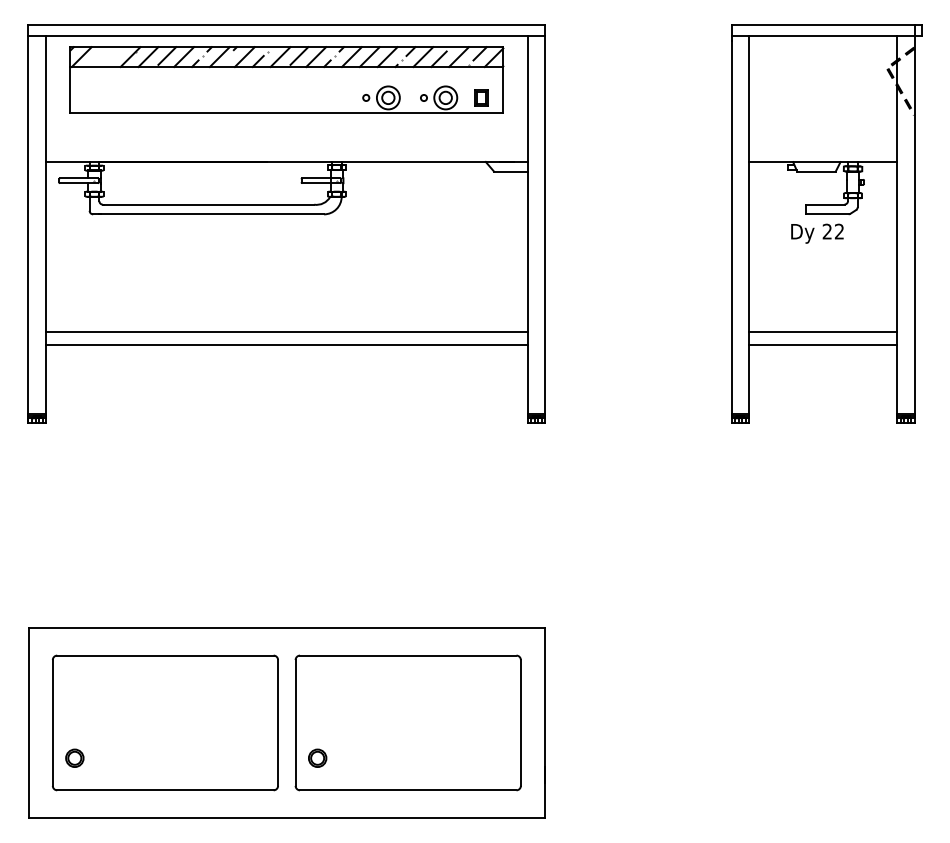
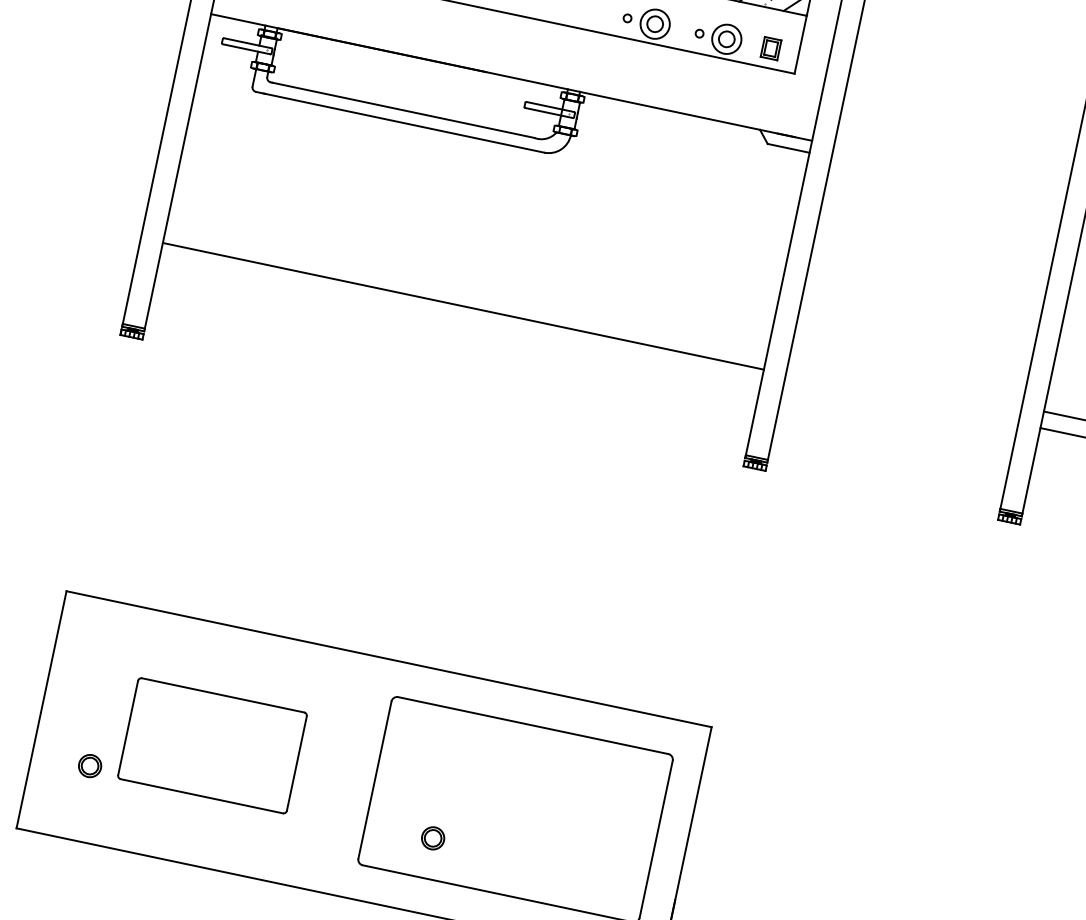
line: (286, 332) -> (466, 290), removed
part: (165, 722) -> (212, 745), size x0.6
part: (317, 757) -> (433, 837), moved

